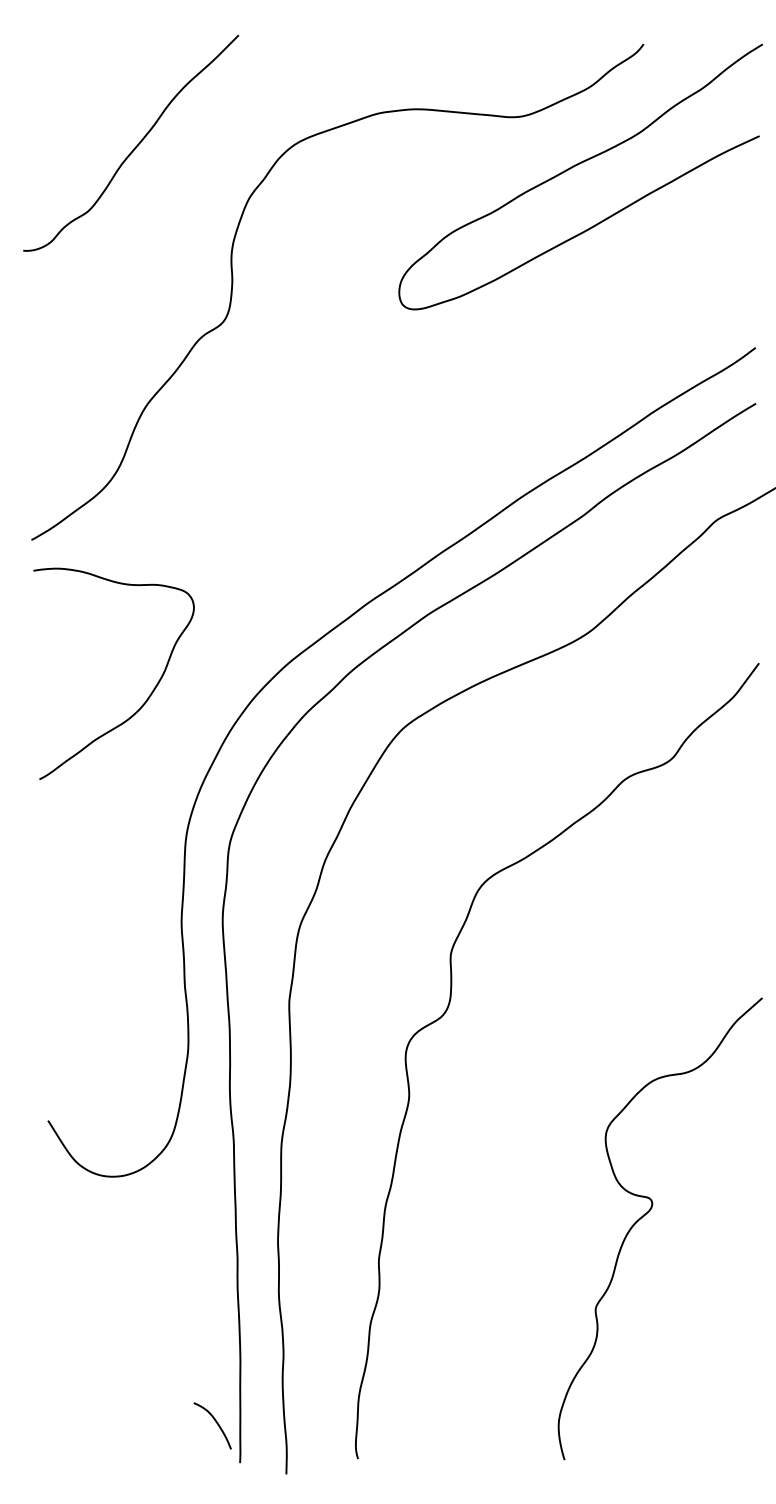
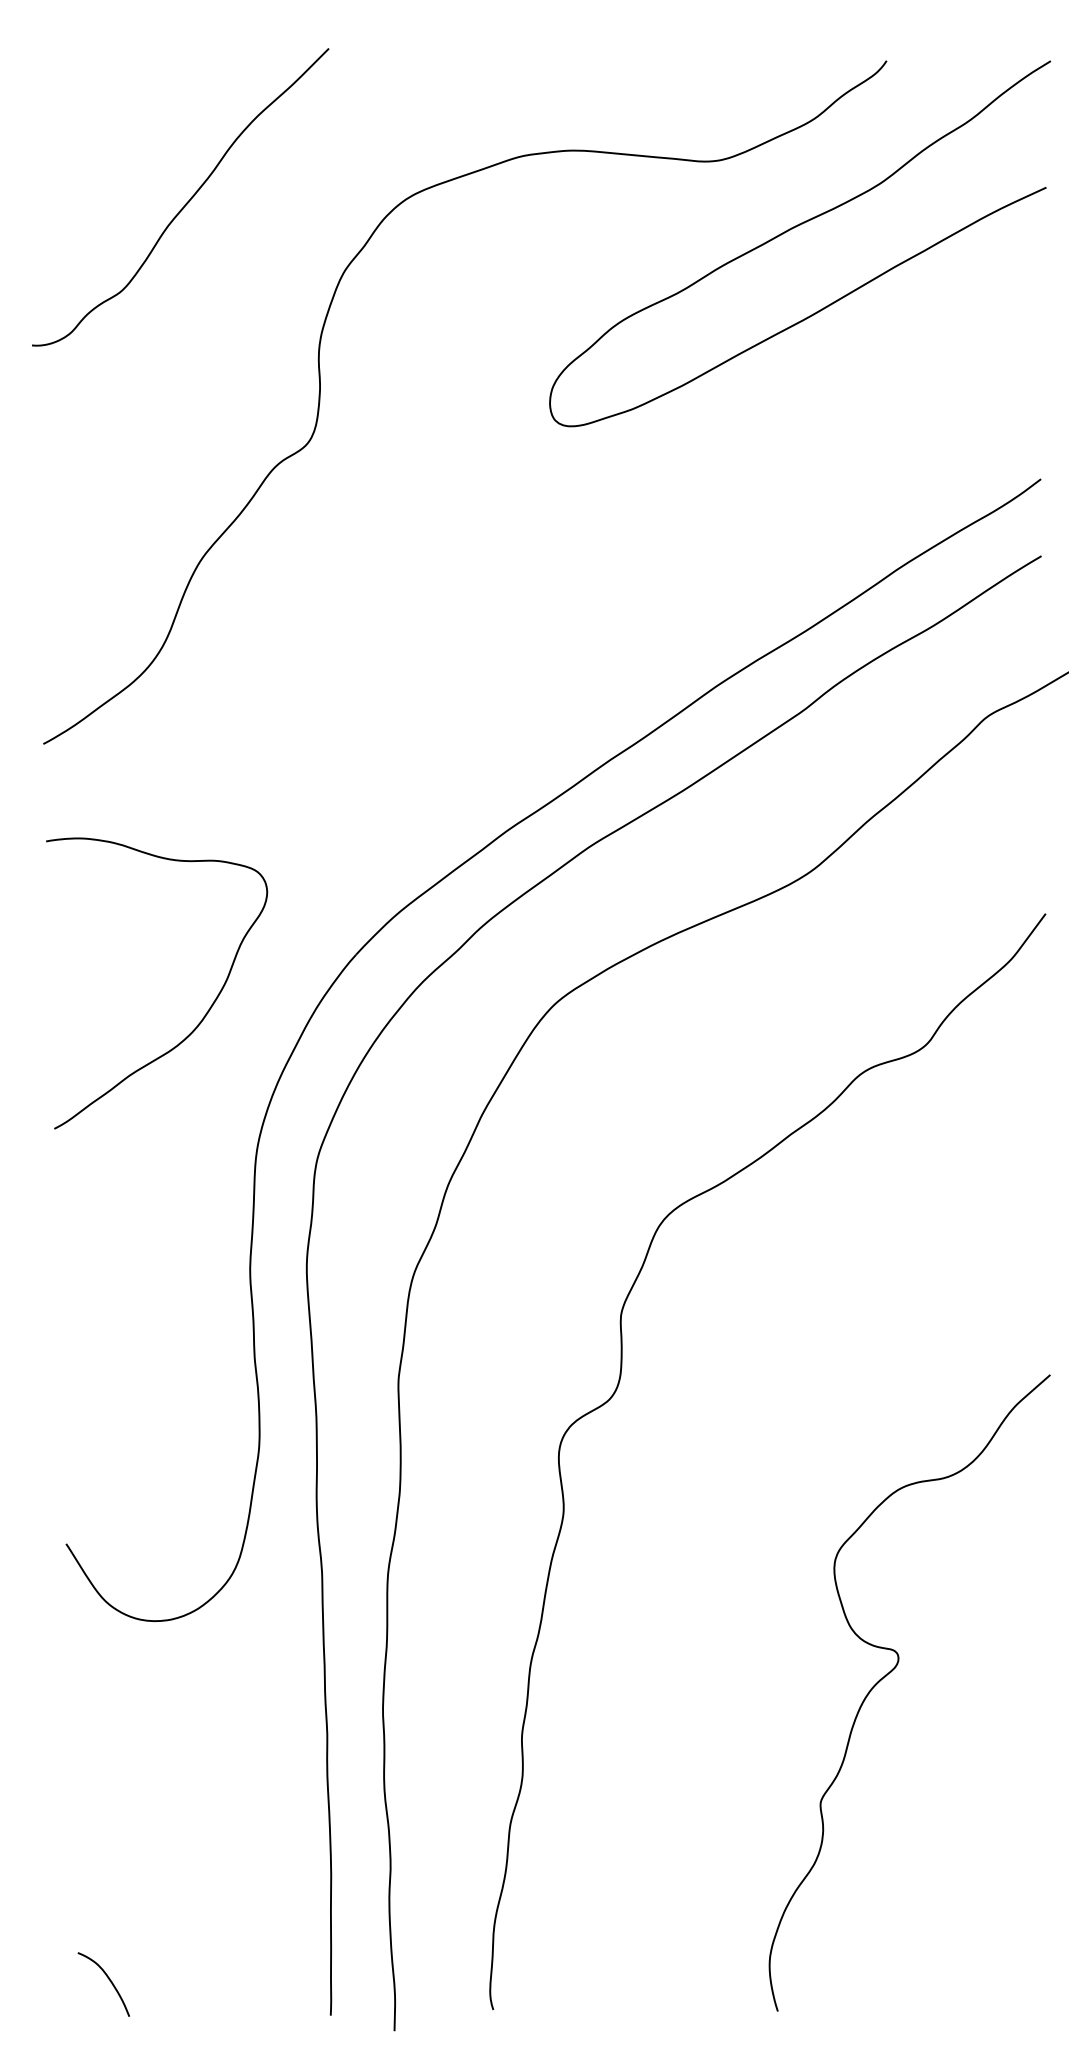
curve: (149, 695) -> (205, 1013), moved
curve: (216, 1423) -> (109, 1981), moved

